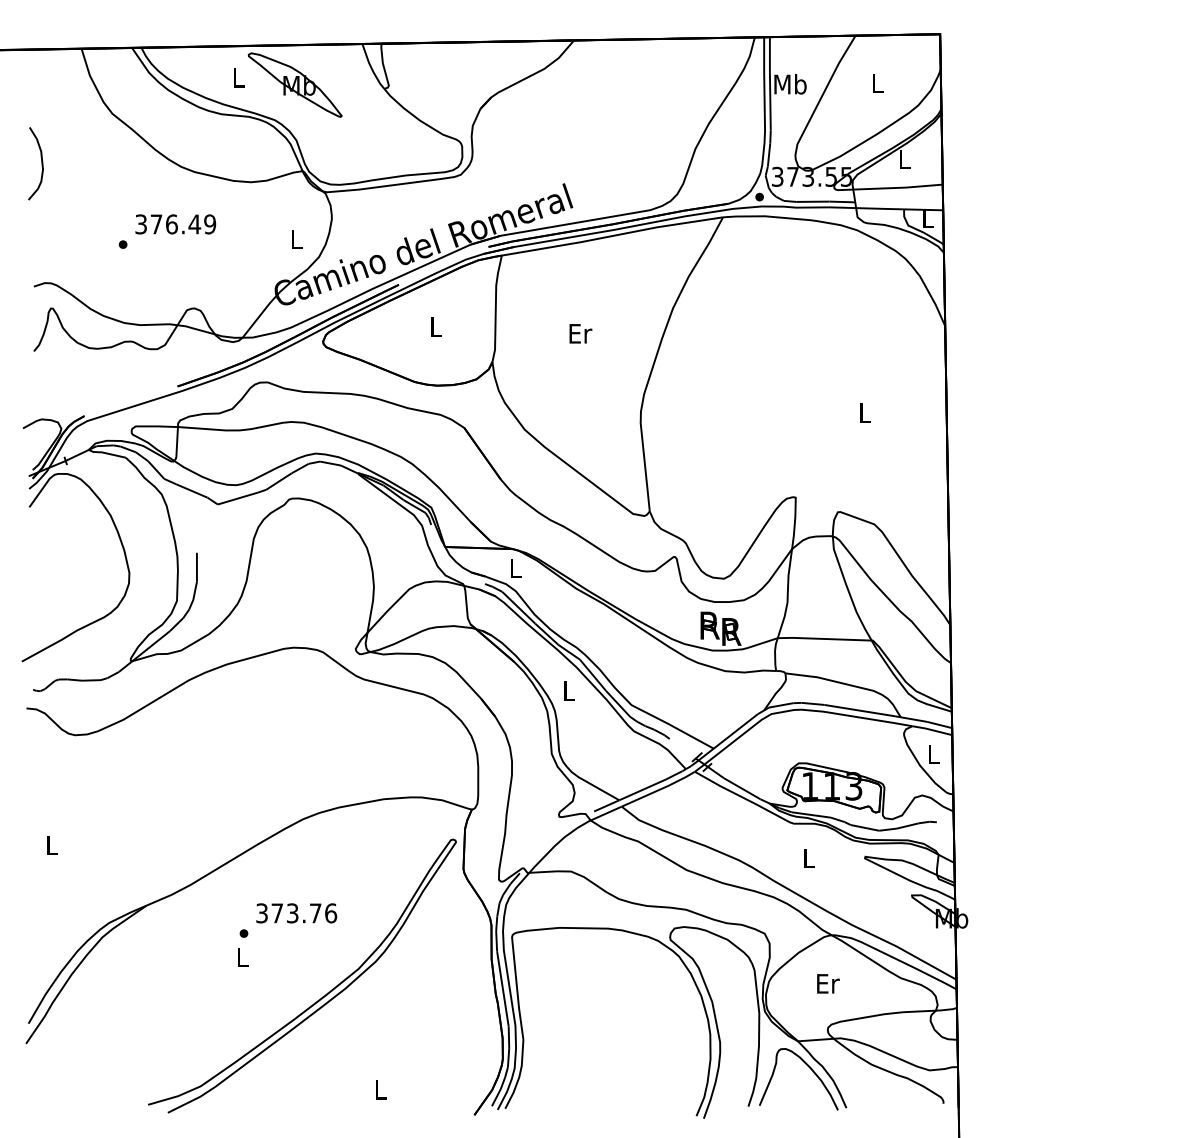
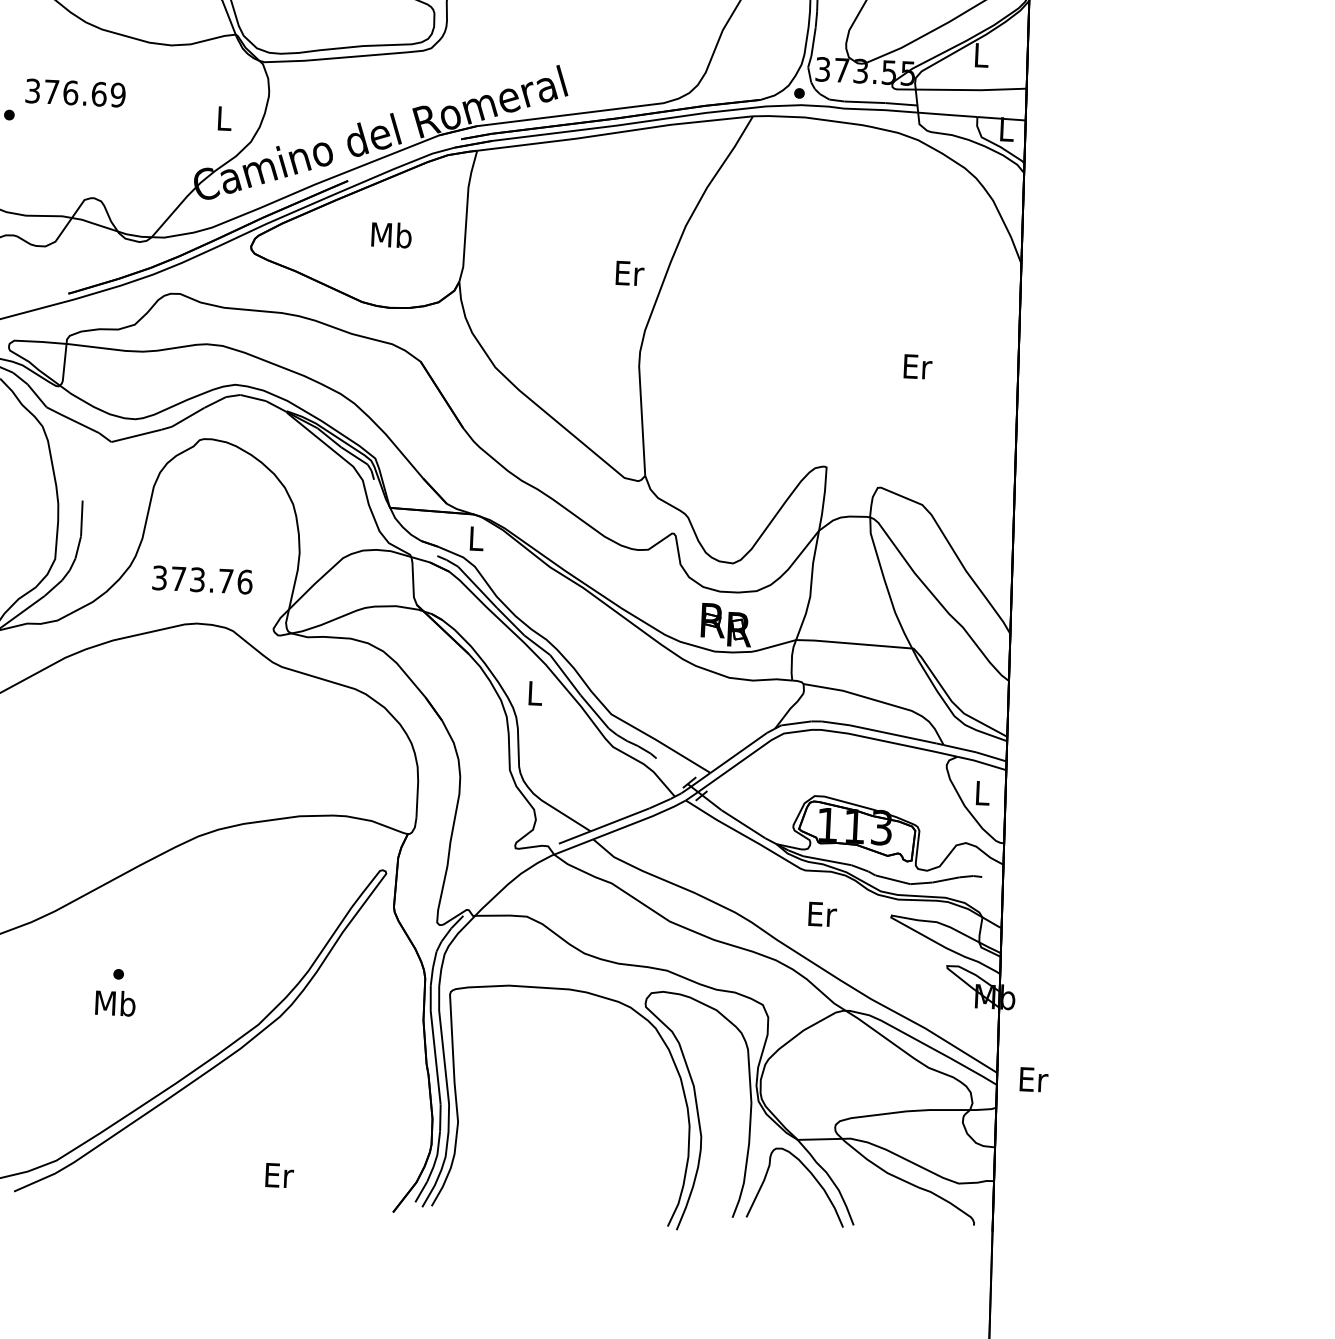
text: (194, 224) -> (98, 94), 376.49 -> 376.69
text: (436, 326) -> (392, 234), L -> Mb
text: (580, 333) -> (629, 273), moved
text: (865, 412) -> (917, 366), L -> Er
text: (809, 858) -> (822, 914), L -> Er
text: (296, 913) -> (202, 580), moved
text: (242, 956) -> (115, 1002), L -> Mb
text: (828, 983) -> (1034, 1079), moved
text: (381, 1089) -> (279, 1175), L -> Er

